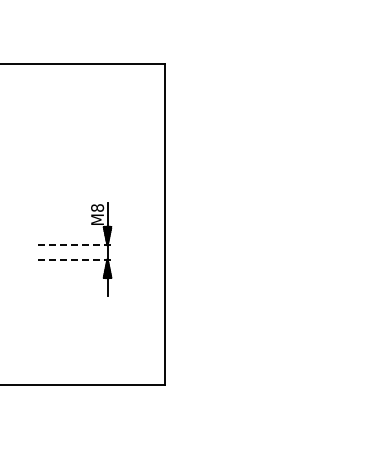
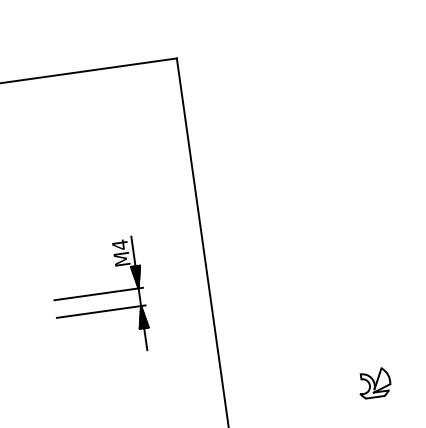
text: (97, 208) -> (120, 245), M8 -> M4
line: (74, 245) -> (98, 294), dashed -> solid
line: (75, 259) -> (102, 311), dashed -> solid
part: (287, 348) -> (374, 383), added

